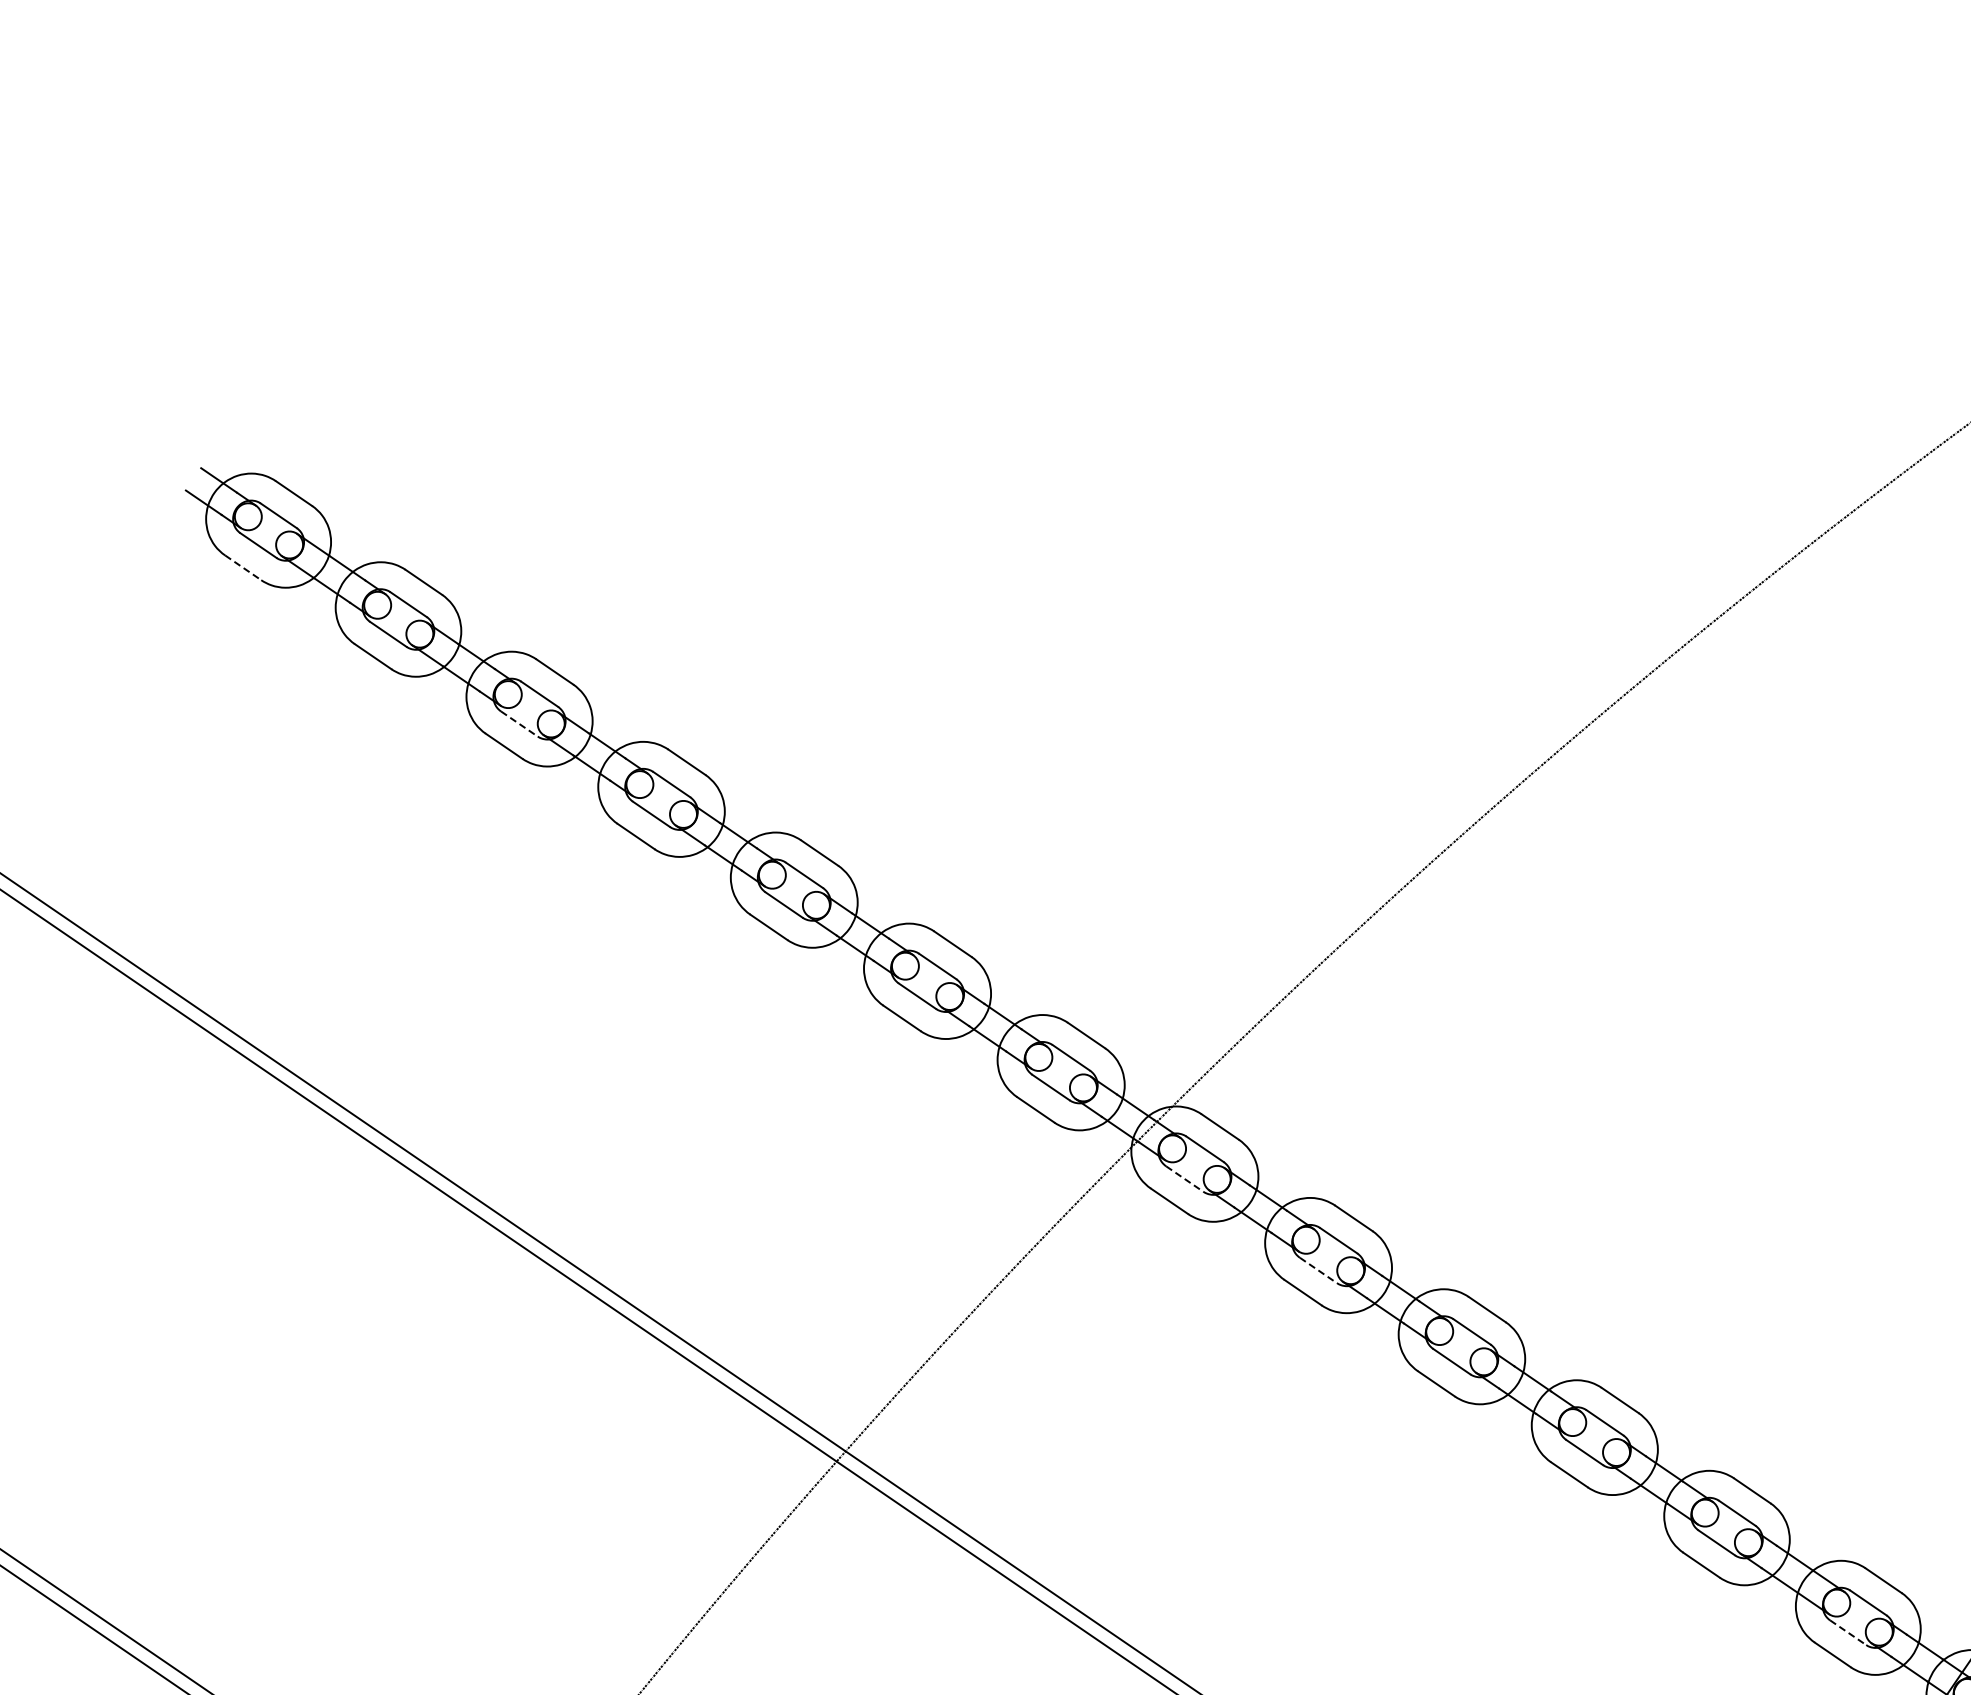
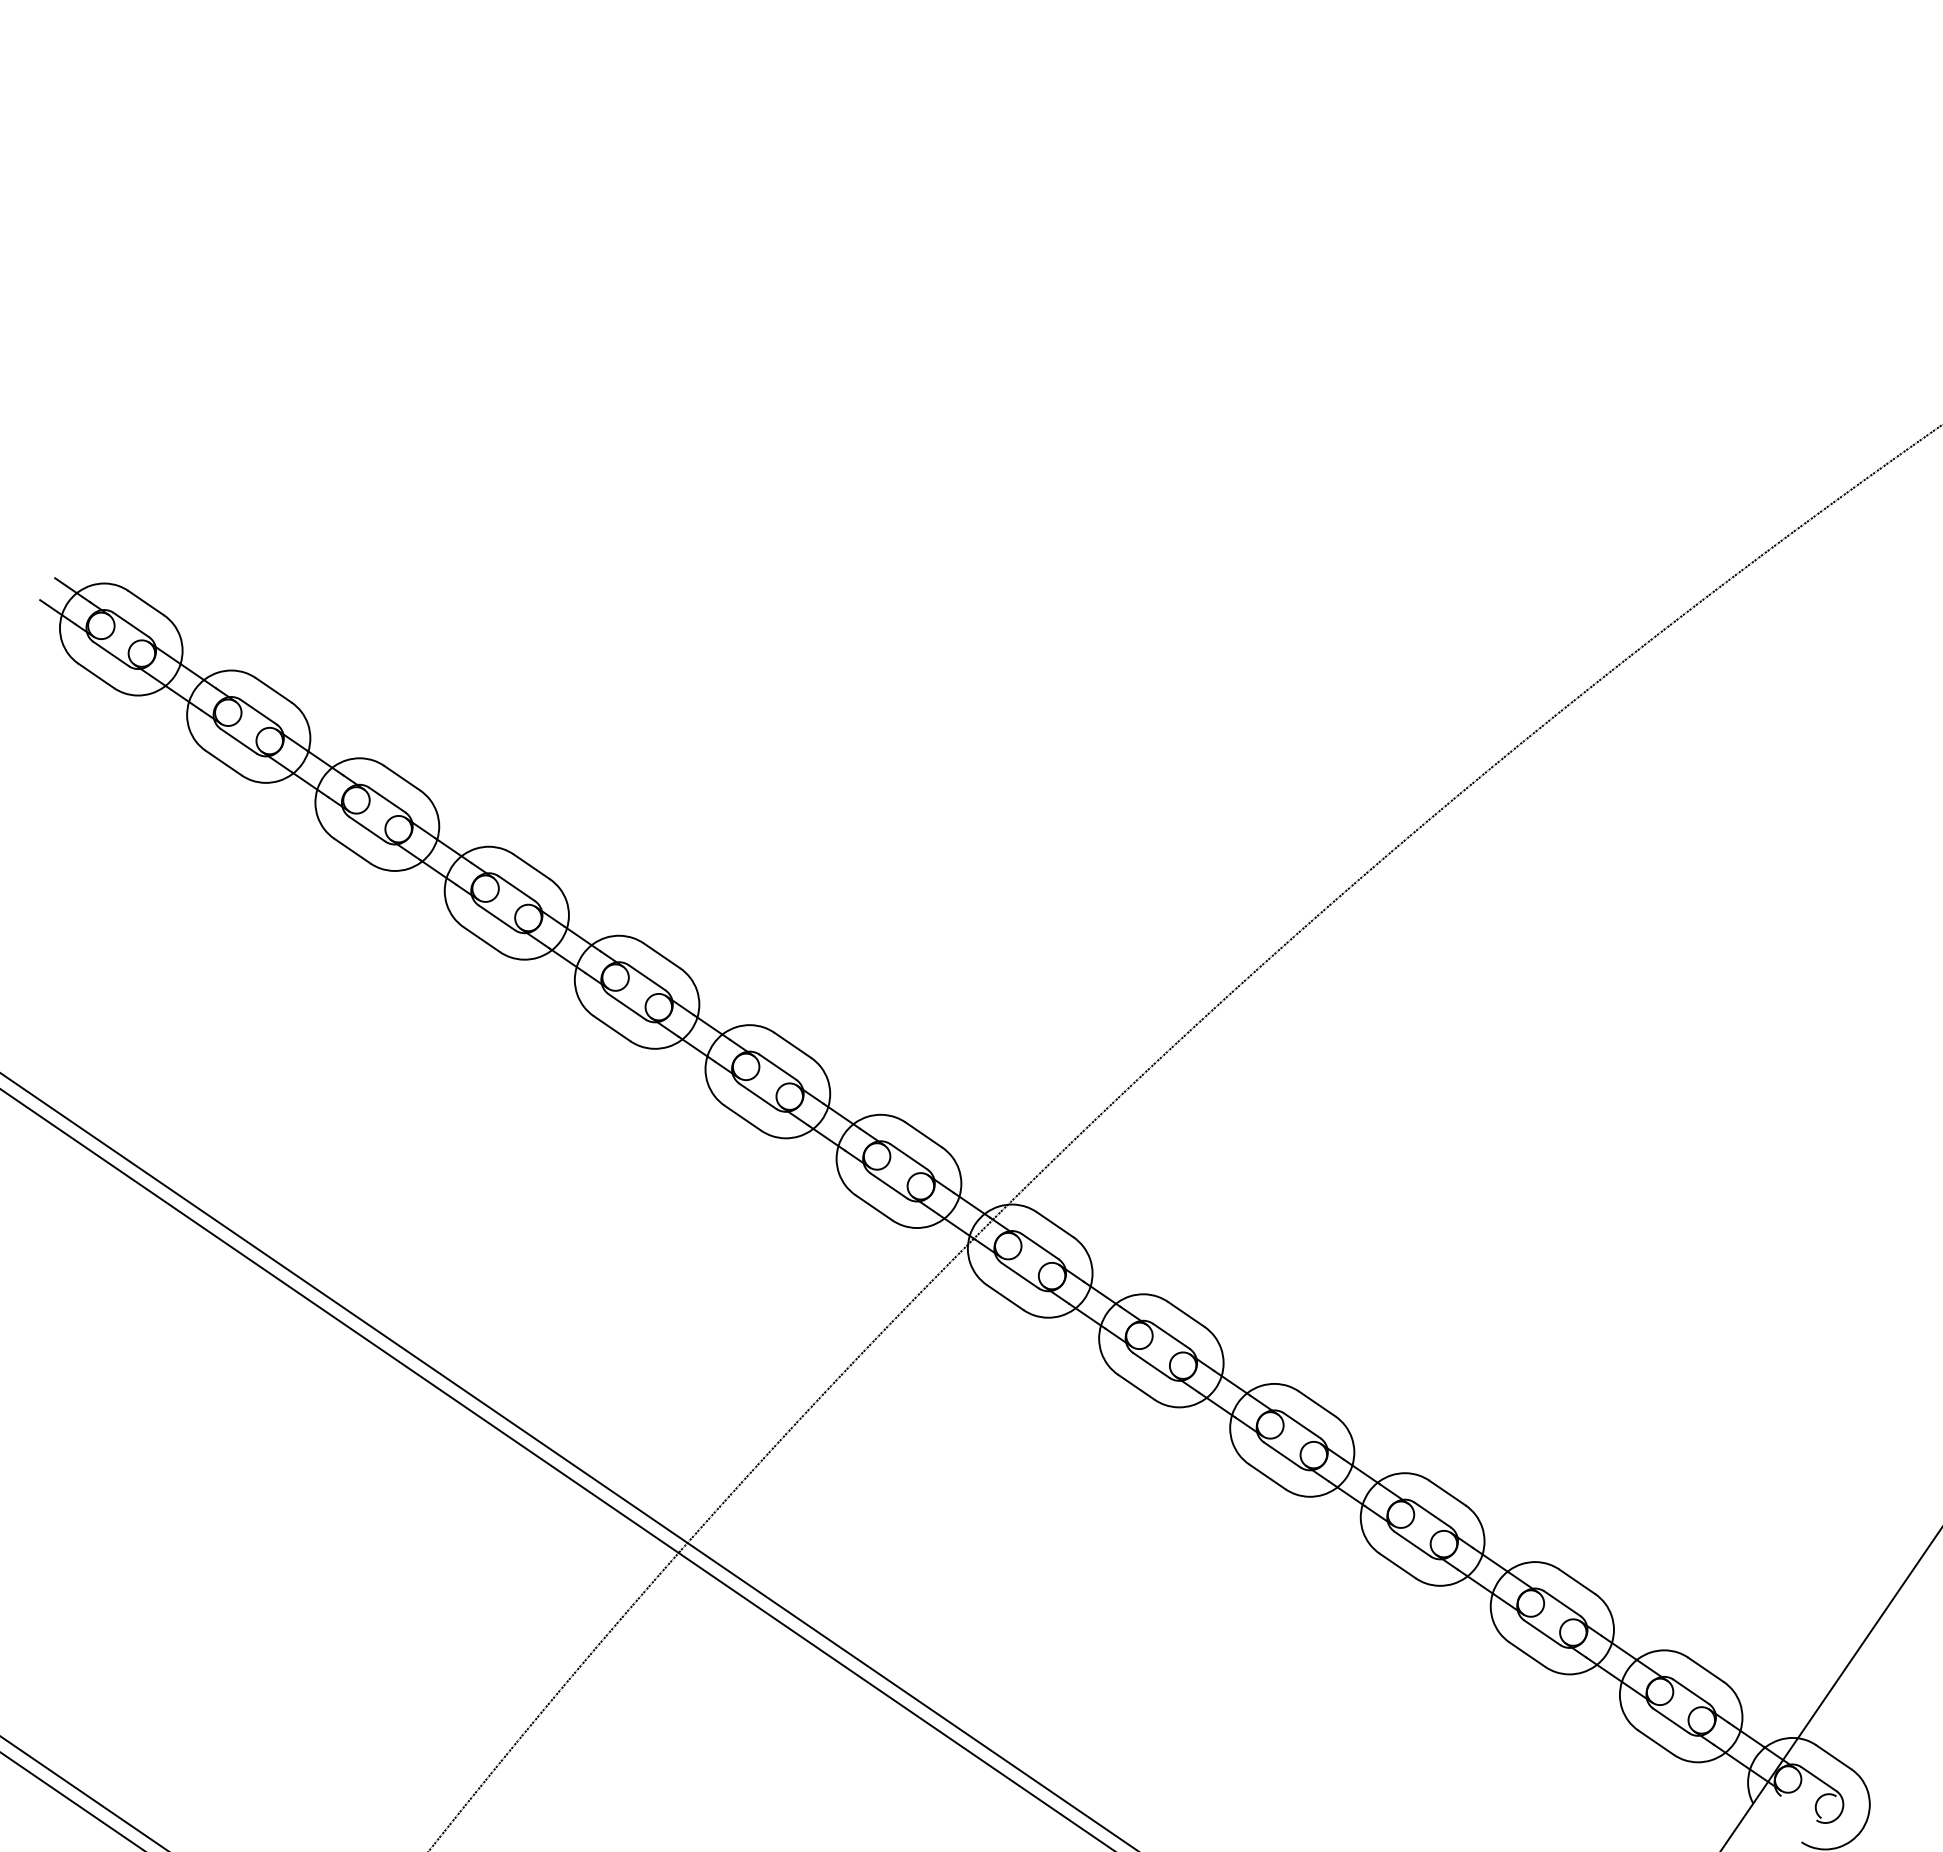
line: (243, 568) -> (96, 676), dashed -> solid
line: (519, 724) -> (367, 829), dashed -> solid
line: (1184, 1179) -> (1020, 1276), dashed -> solid
line: (1318, 1270) -> (1151, 1365), dashed -> solid
line: (1848, 1633) -> (1671, 1721), dashed -> solid

